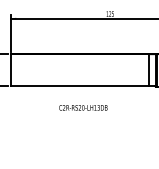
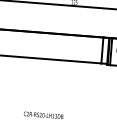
text: (83, 107) -> (43, 115), moved

